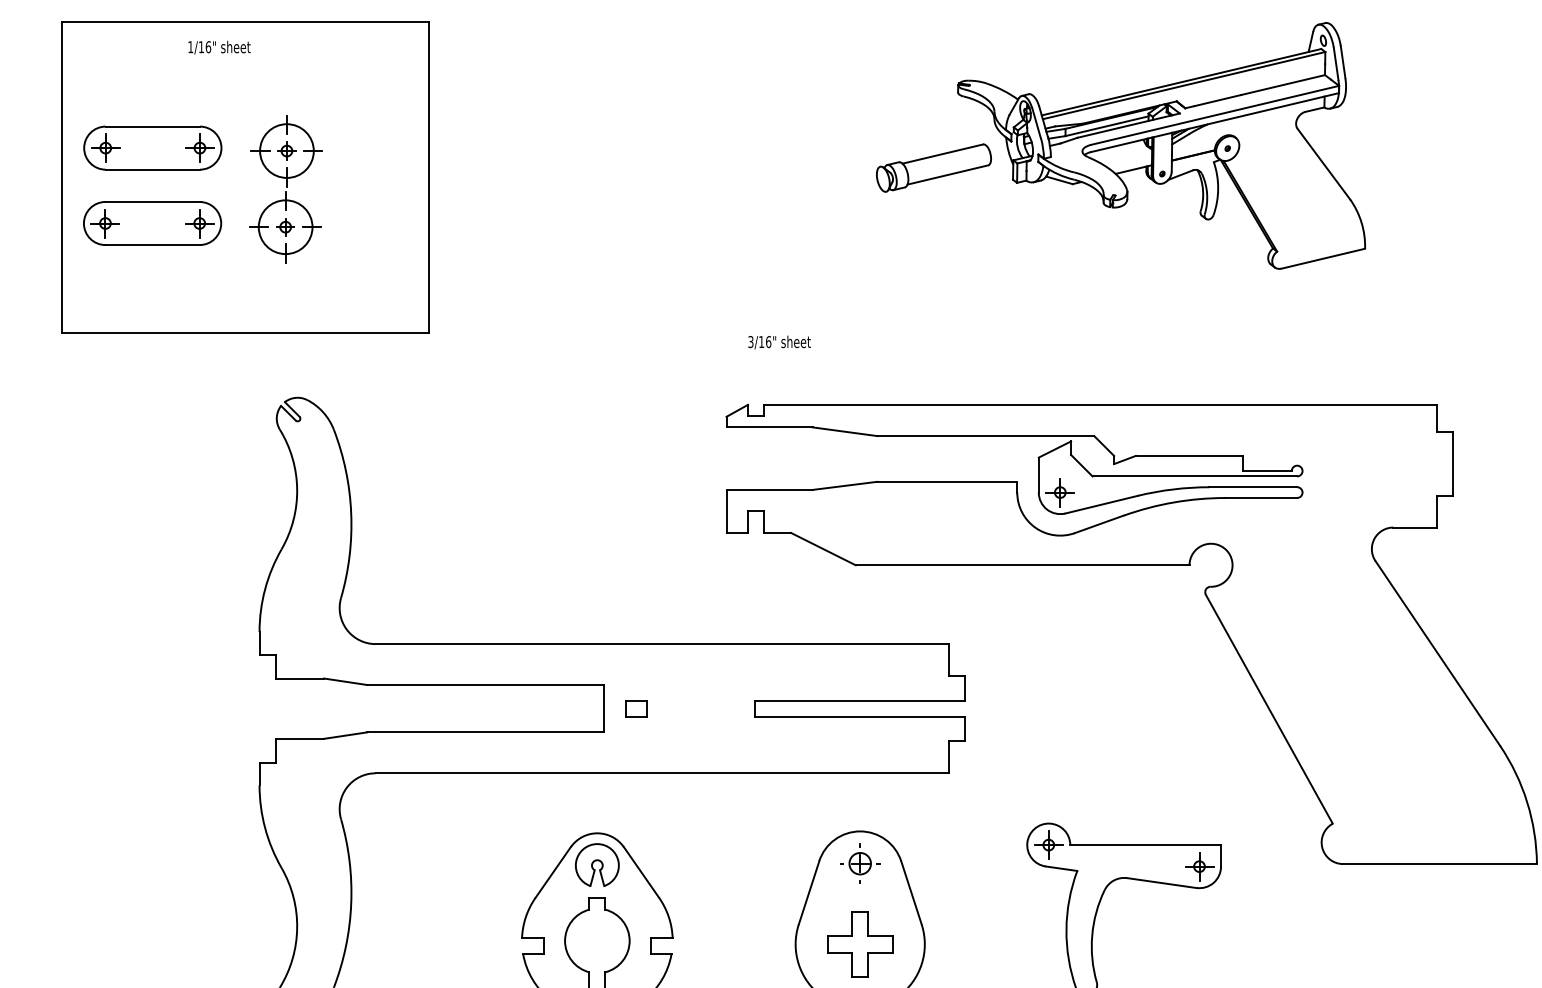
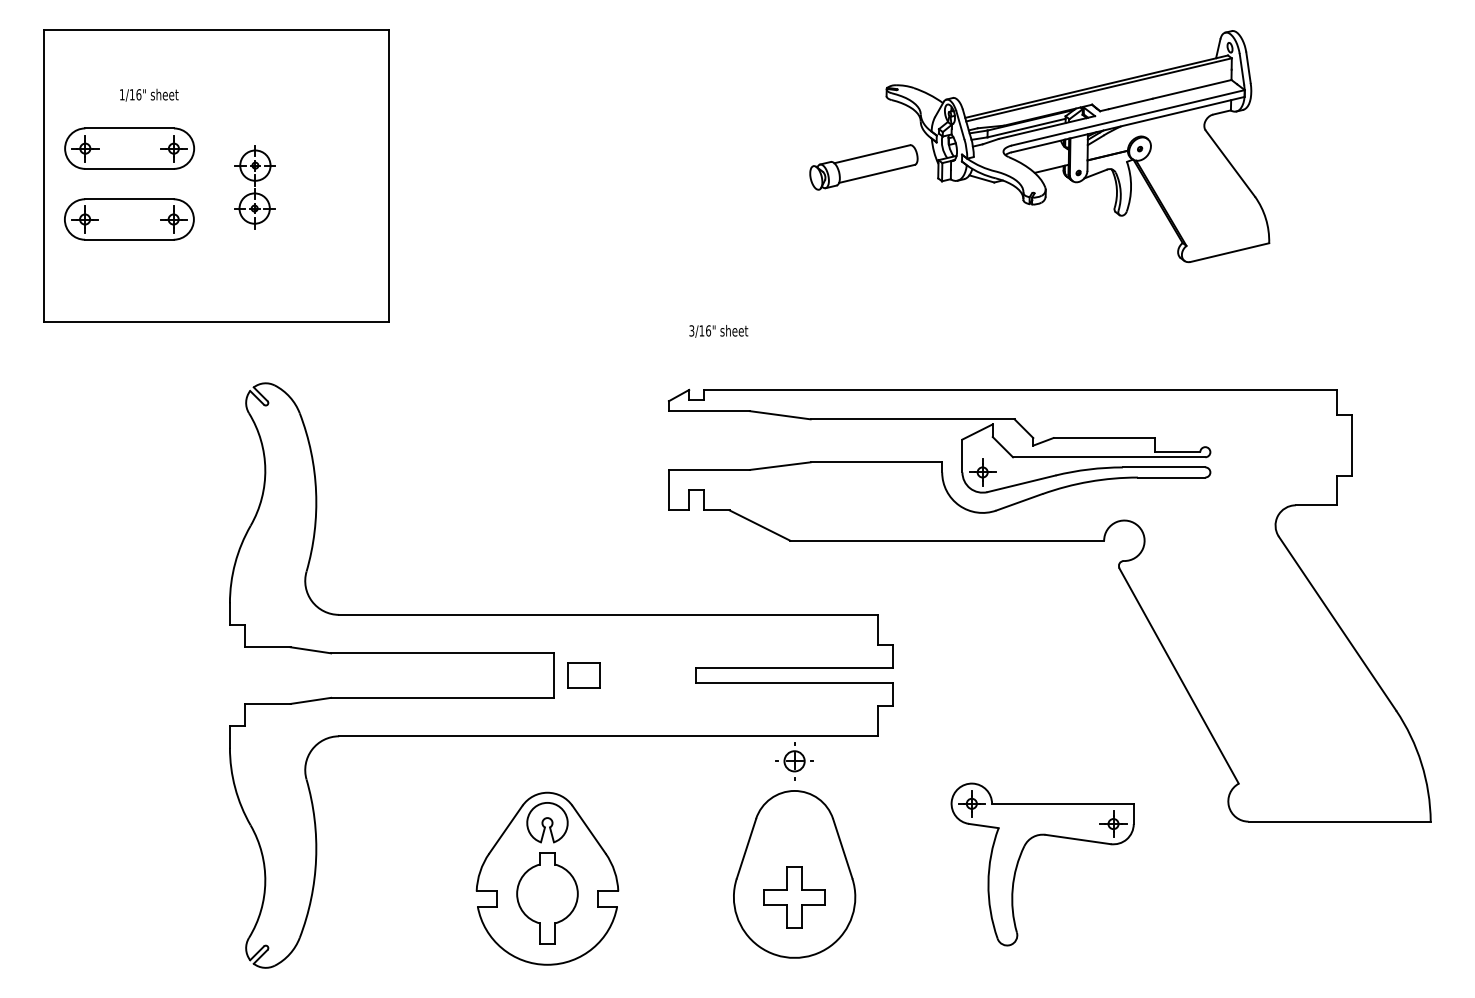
text: (219, 46) -> (149, 94), moved
part: (285, 188) -> (254, 186), size x0.6
part: (635, 708) -> (583, 675), size x1.6
part: (860, 863) -> (794, 761), moved

